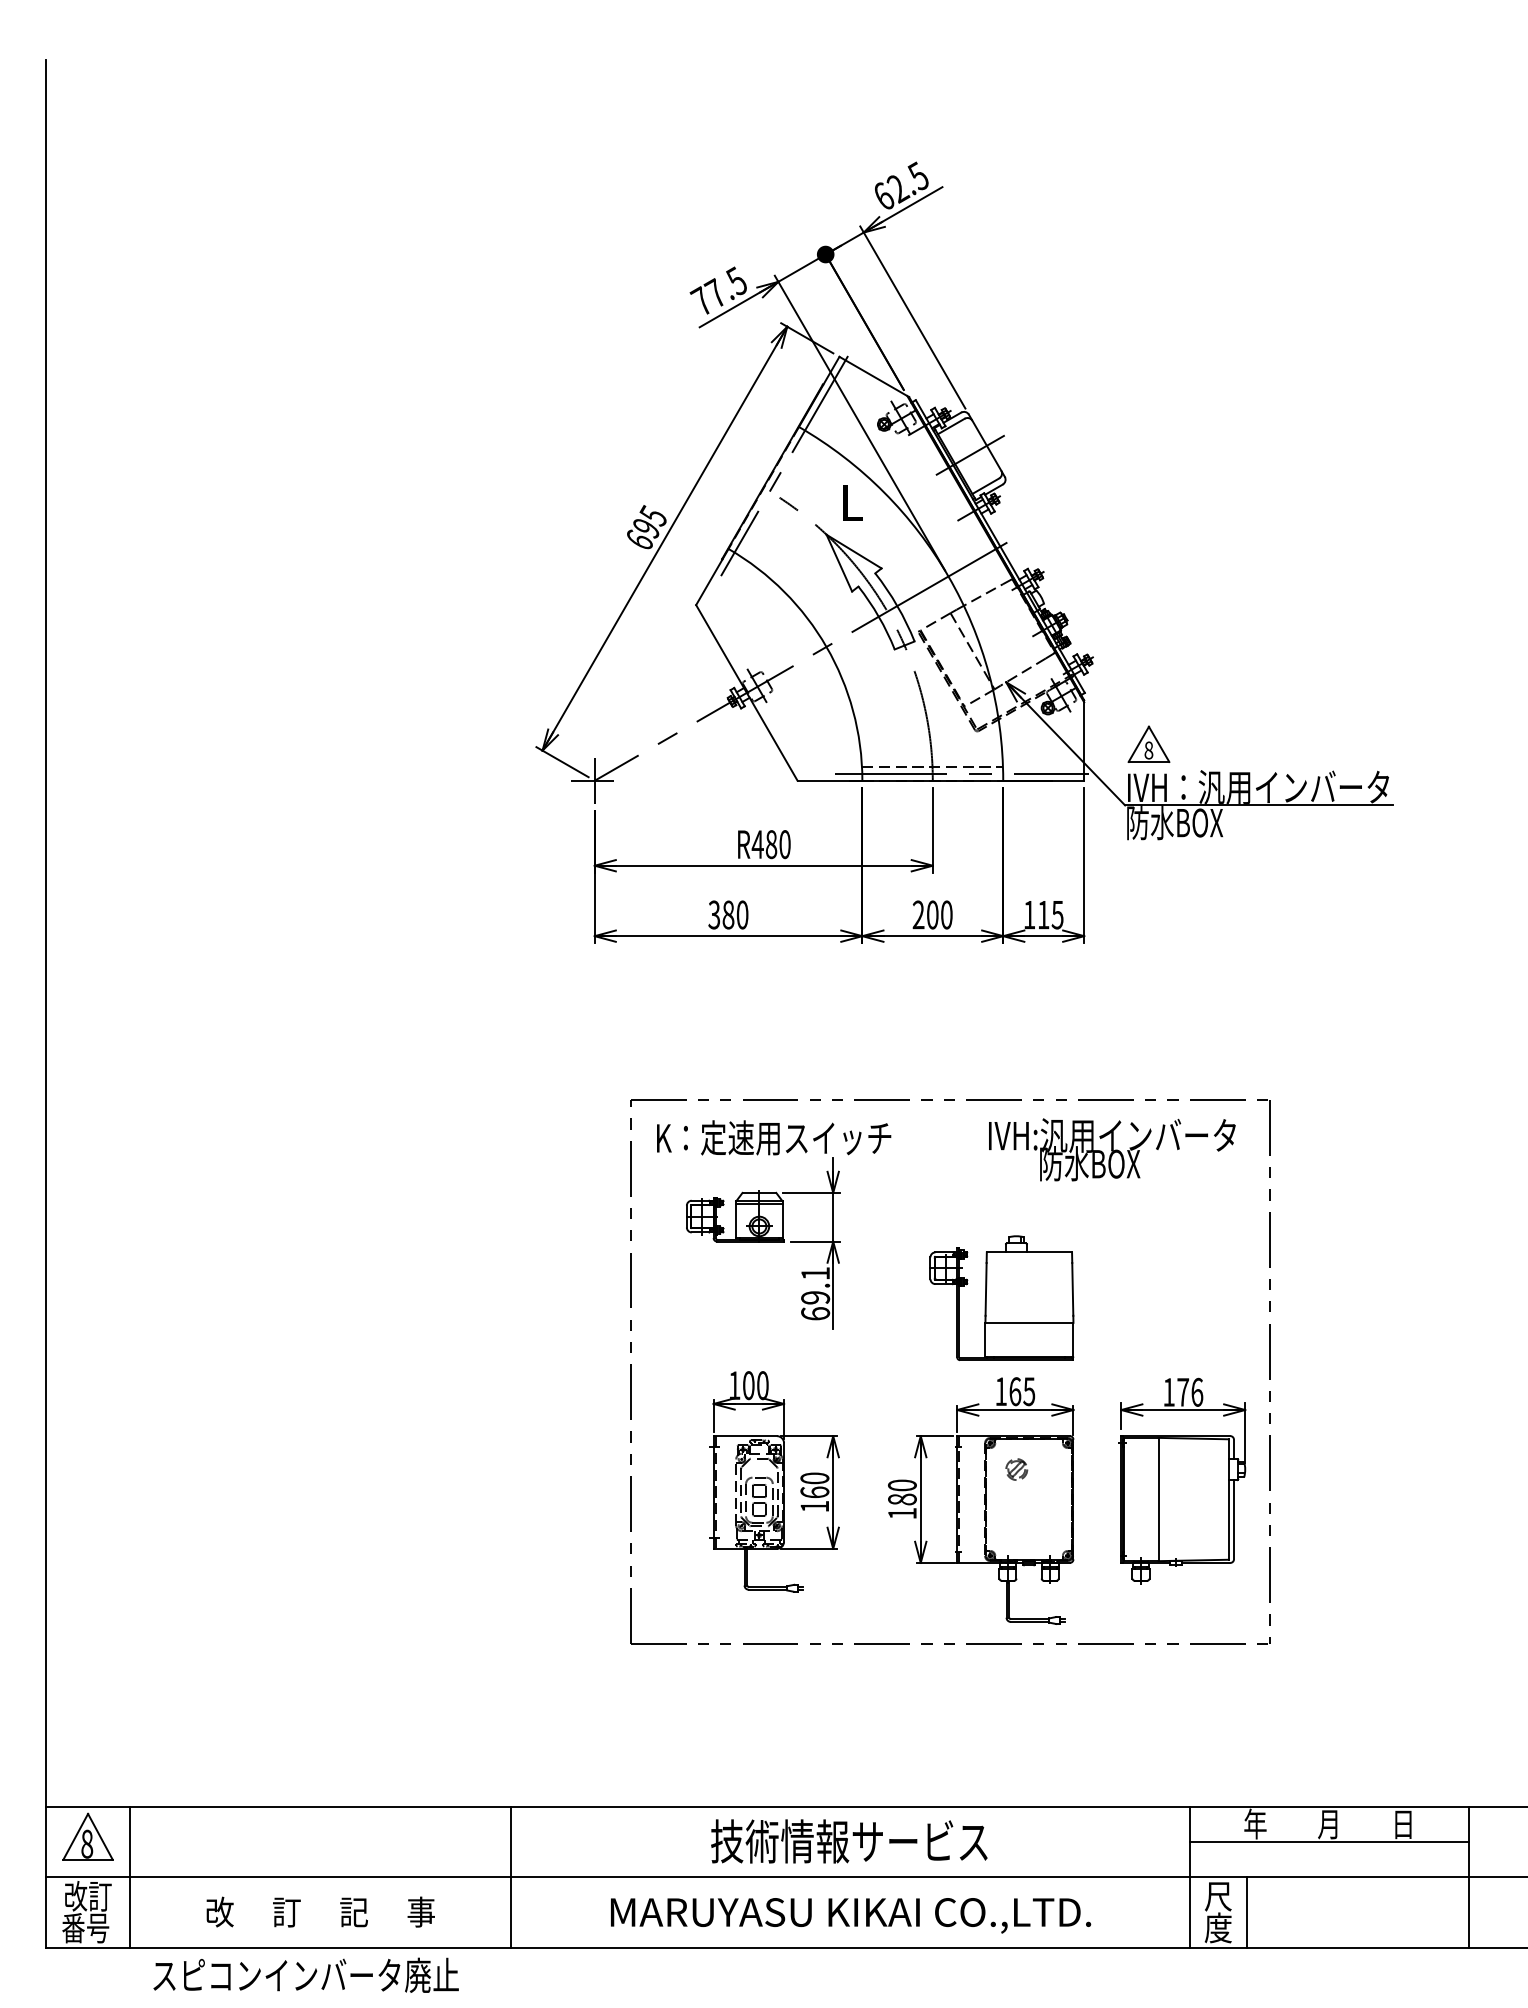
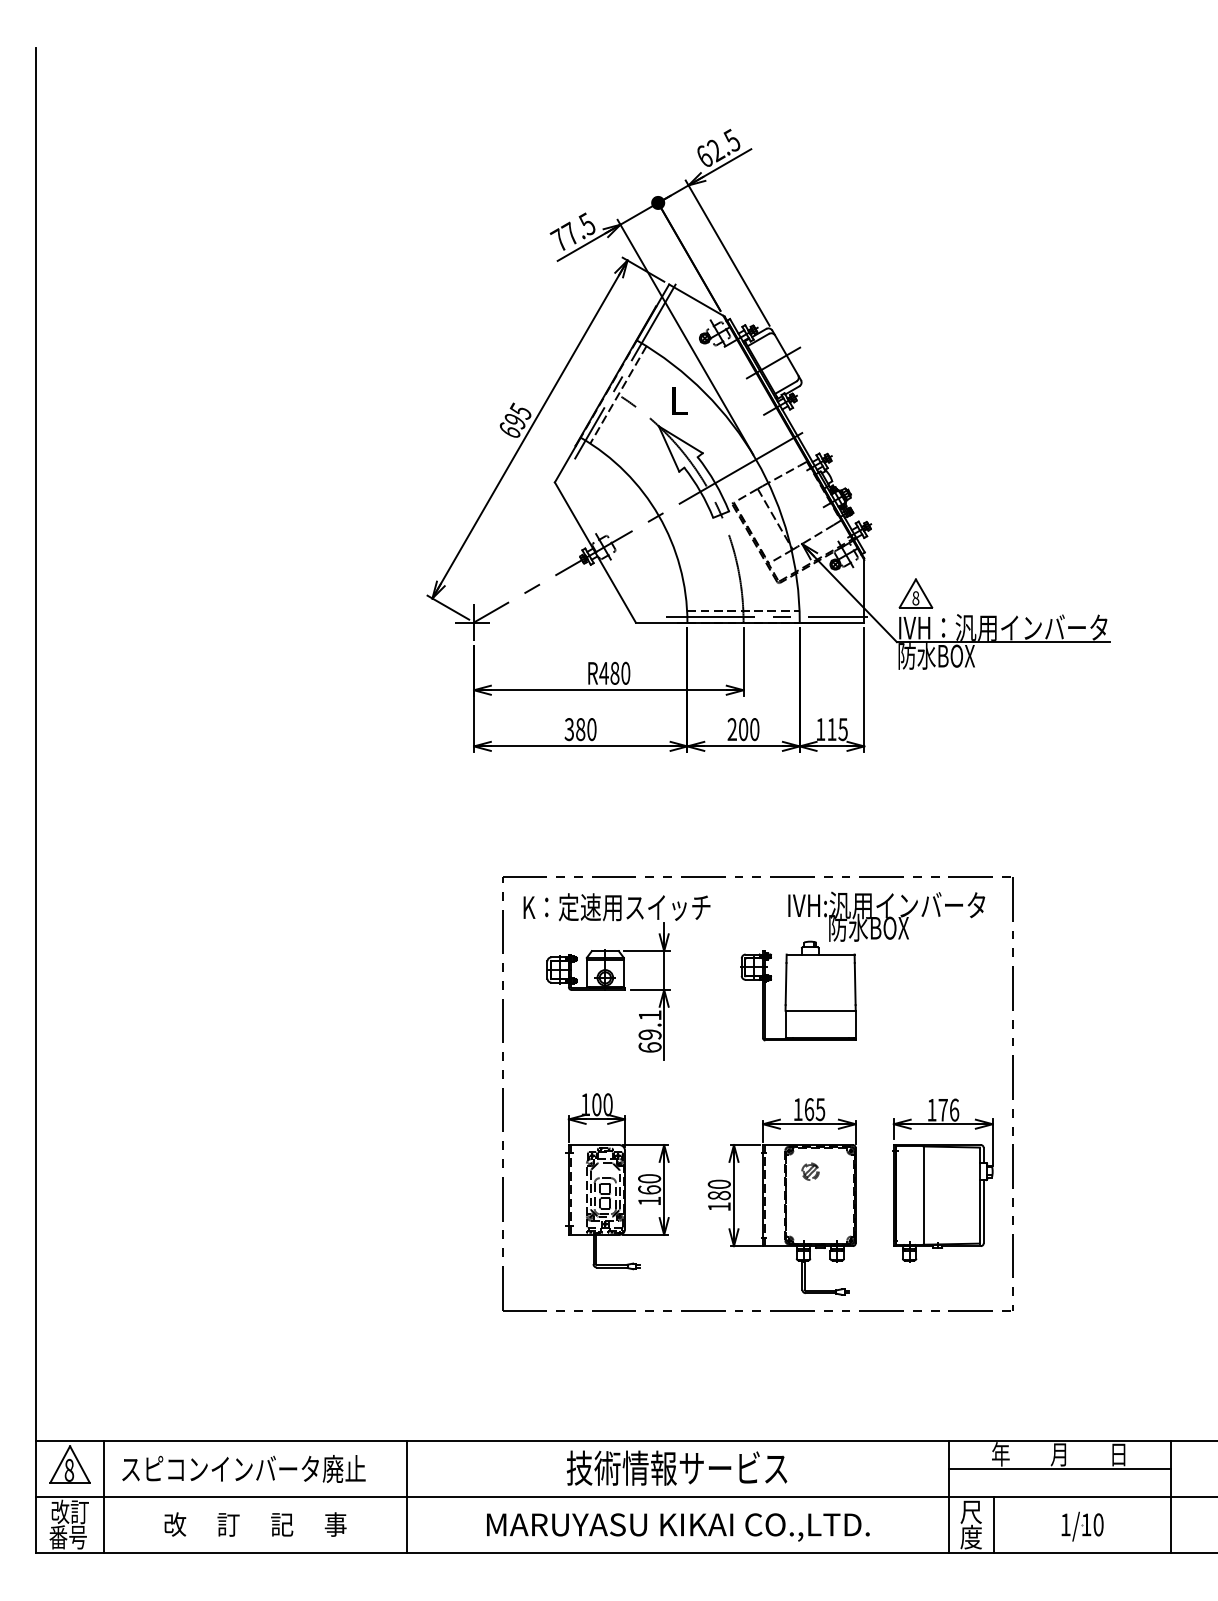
line: (775, 494) -> (618, 394), added
part: (1001, 1297) -> (798, 990), moved
part: (1357, 1914) -> (1082, 1526), added
text: (305, 1974) -> (243, 1468), moved

